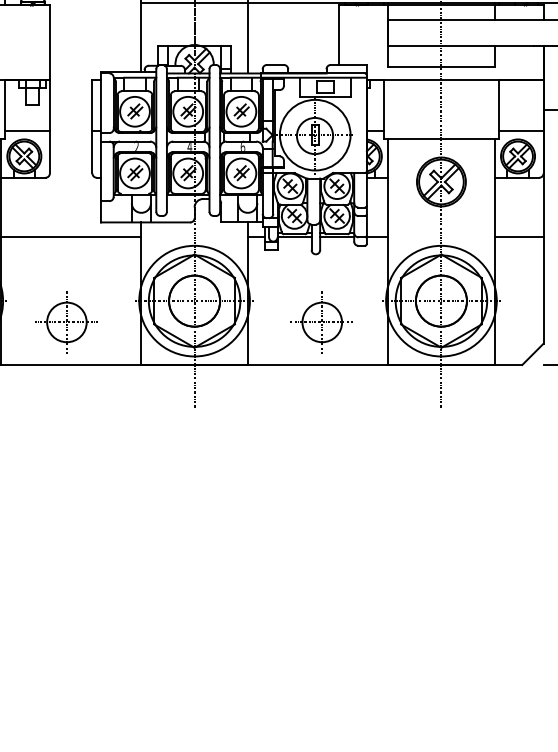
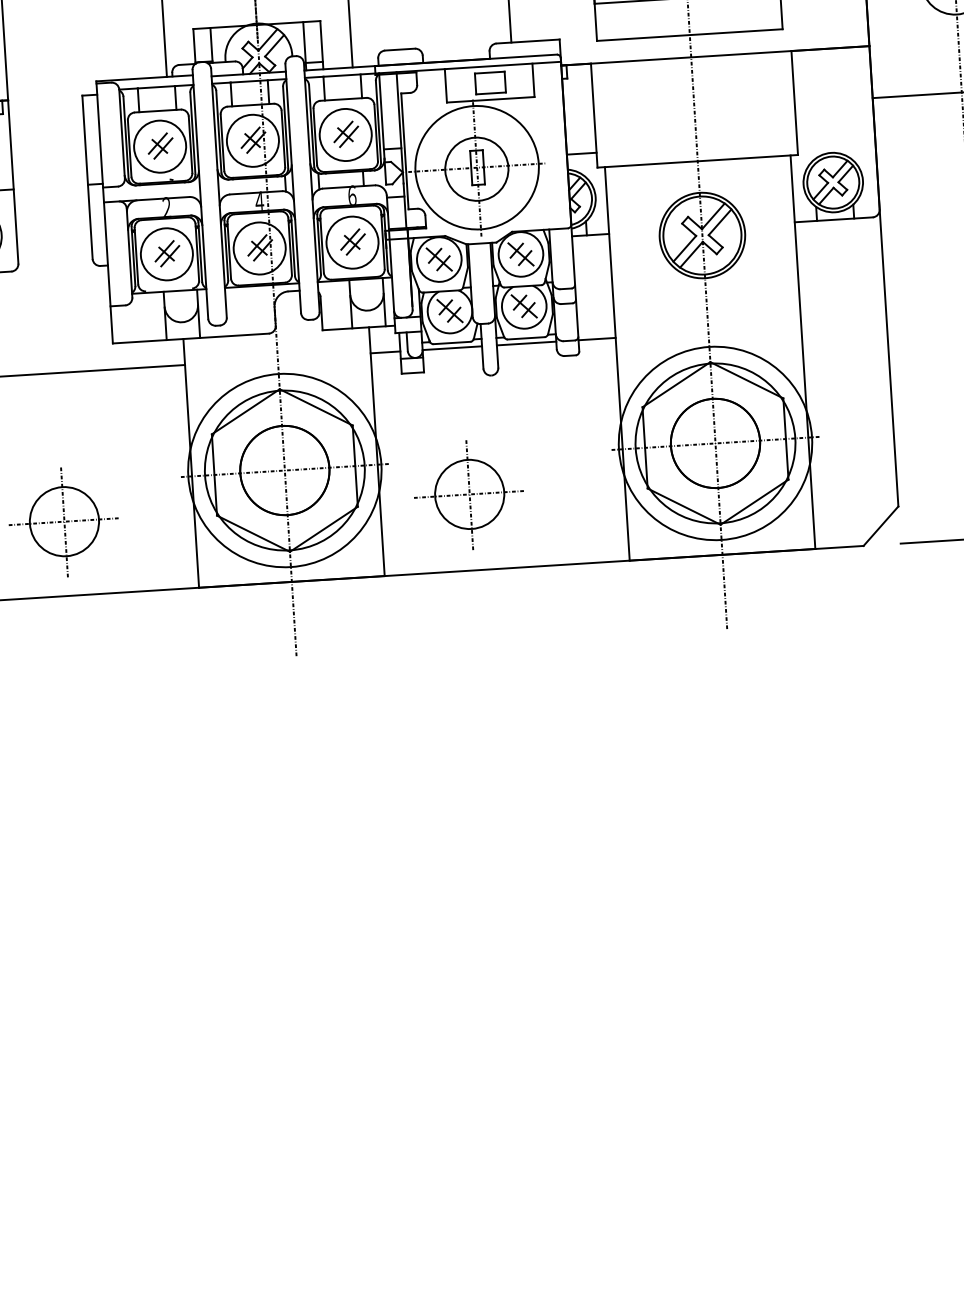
line: (520, 130) -> (834, 137), removed
line: (518, 237) -> (842, 323), removed
part: (321, 322) -> (468, 494), moved

